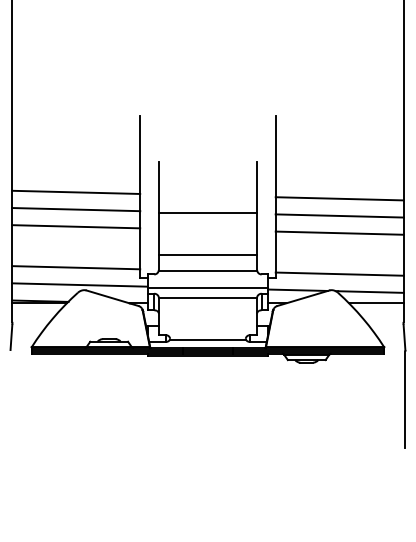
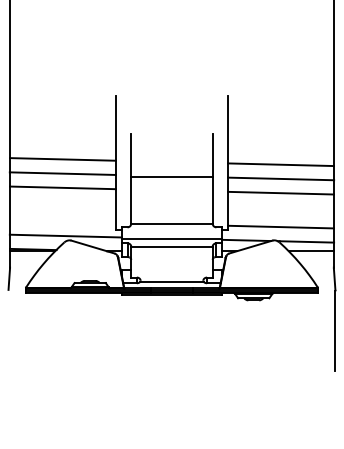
line: (207, 255) -> (171, 211), removed
line: (75, 267) -> (62, 221), removed

